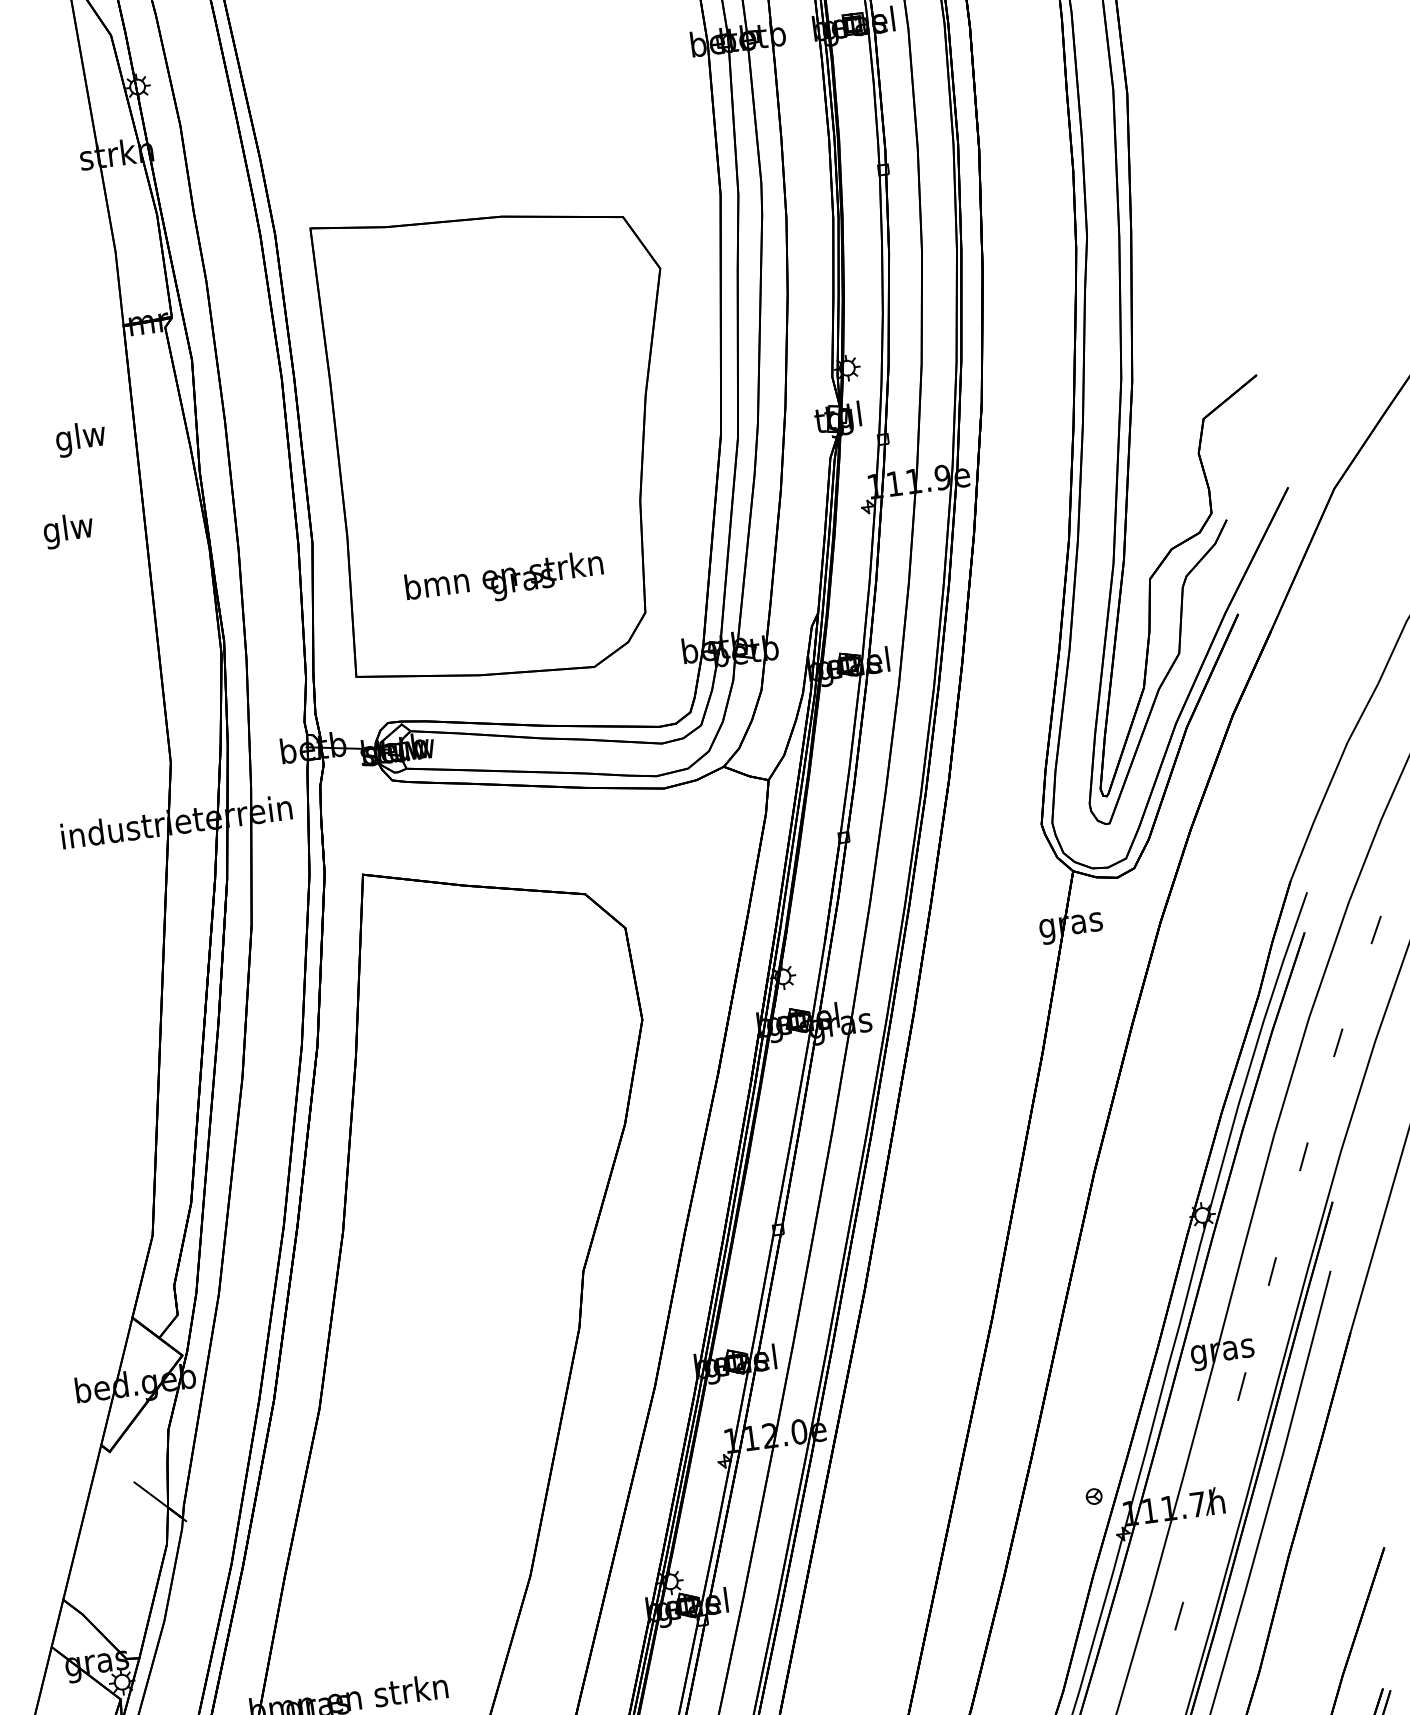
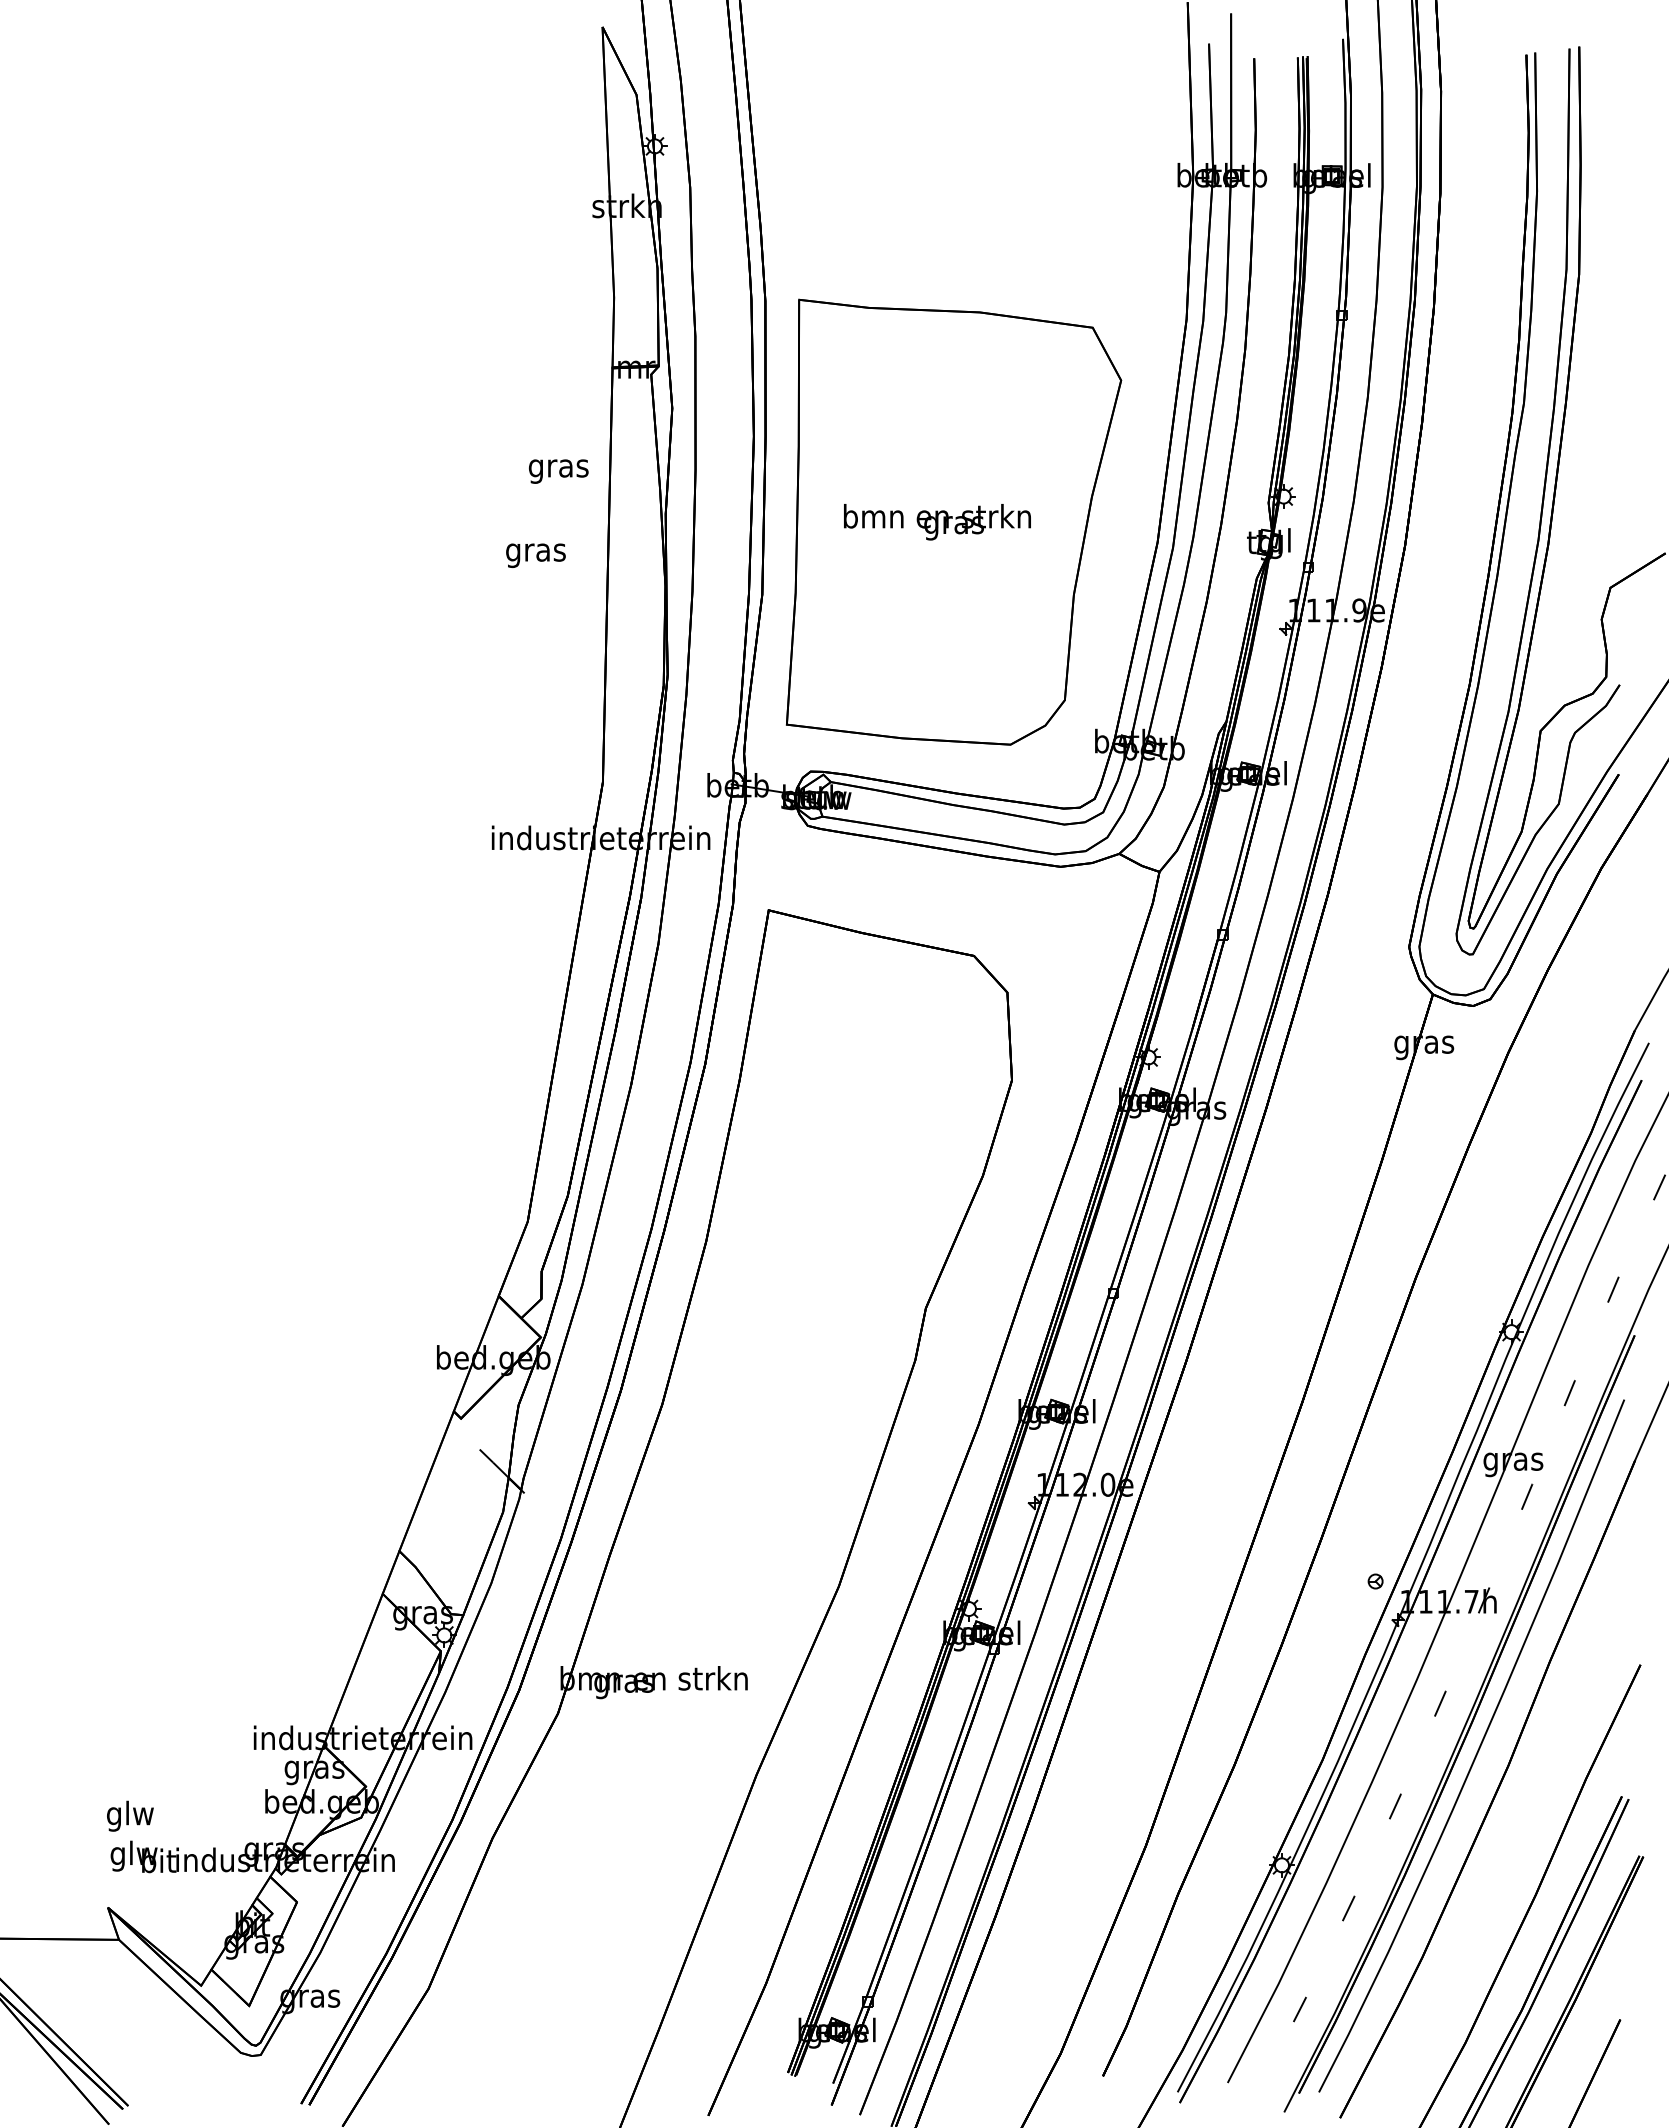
text: (80, 439) -> (558, 468), glw -> gras
text: (68, 530) -> (535, 552), glw -> gras
text: (504, 581) -> (937, 522), moved

